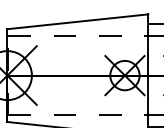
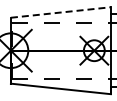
line: (78, 21) -> (61, 12), solid -> dashed

